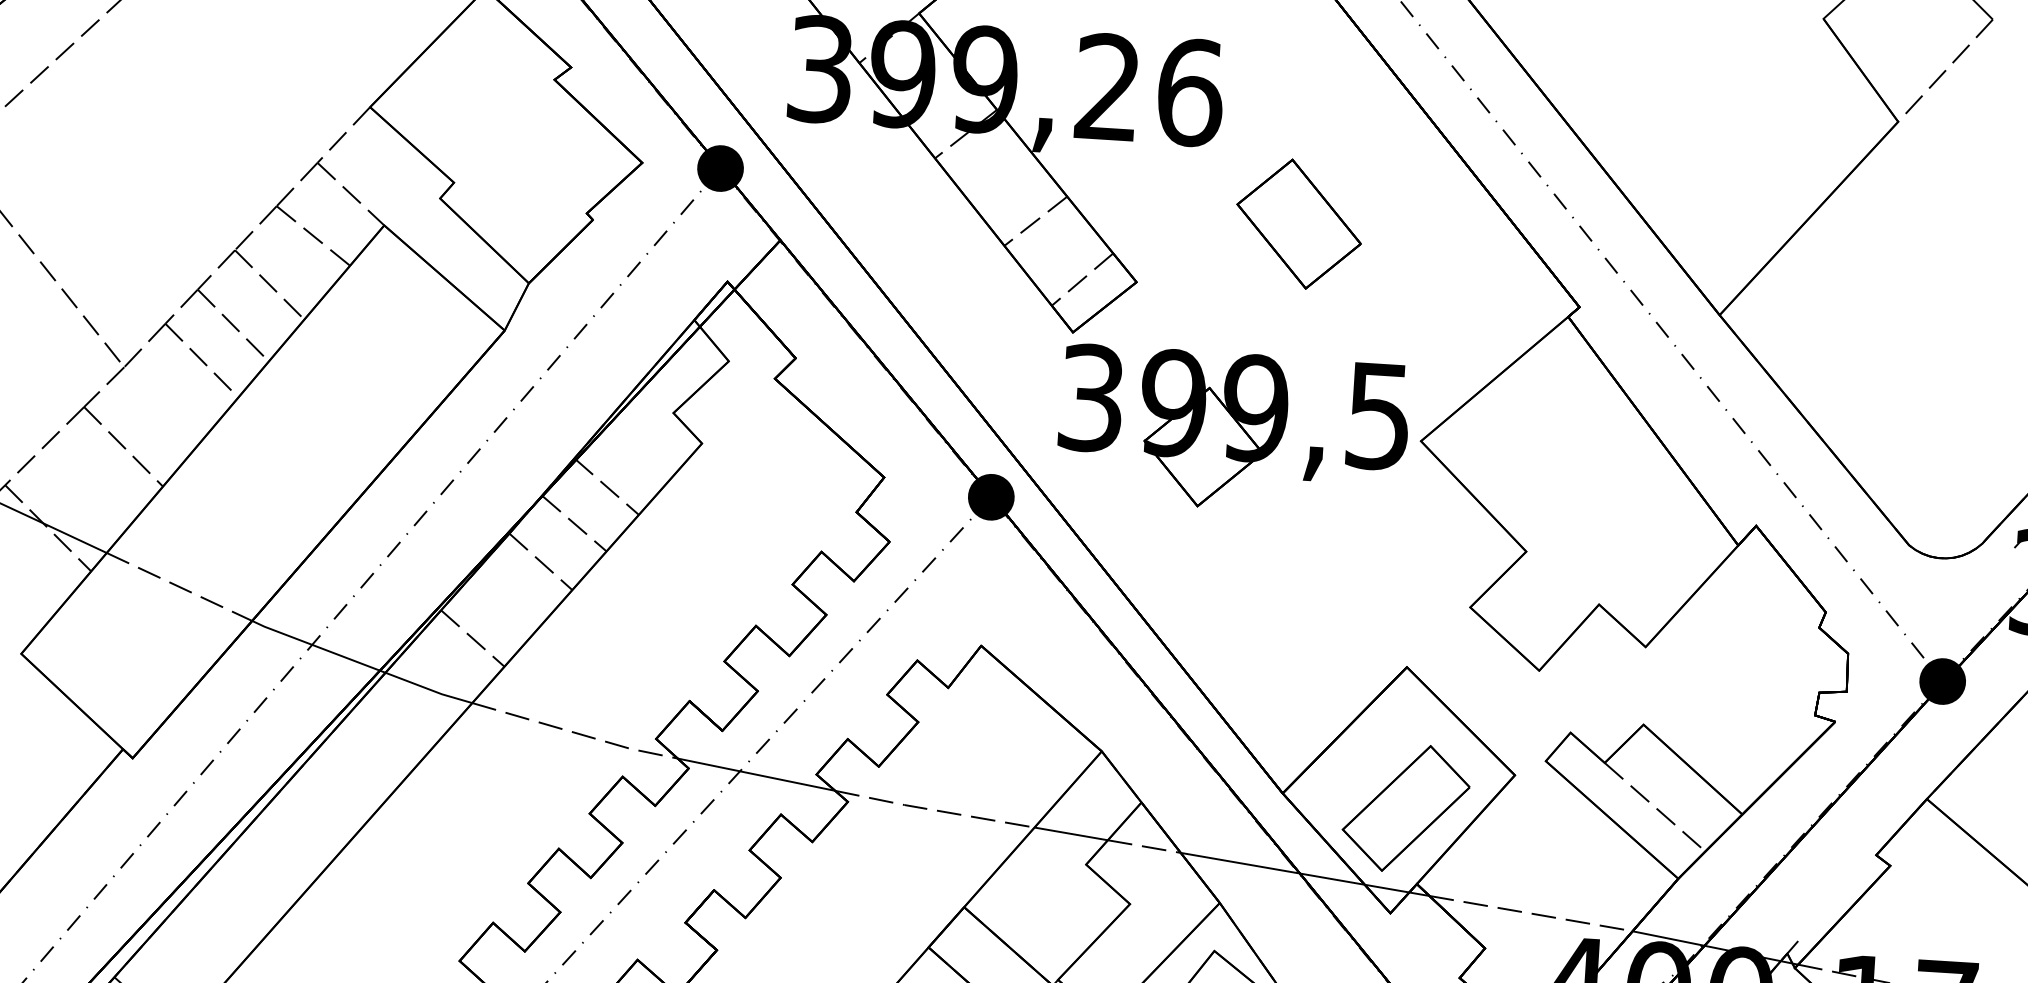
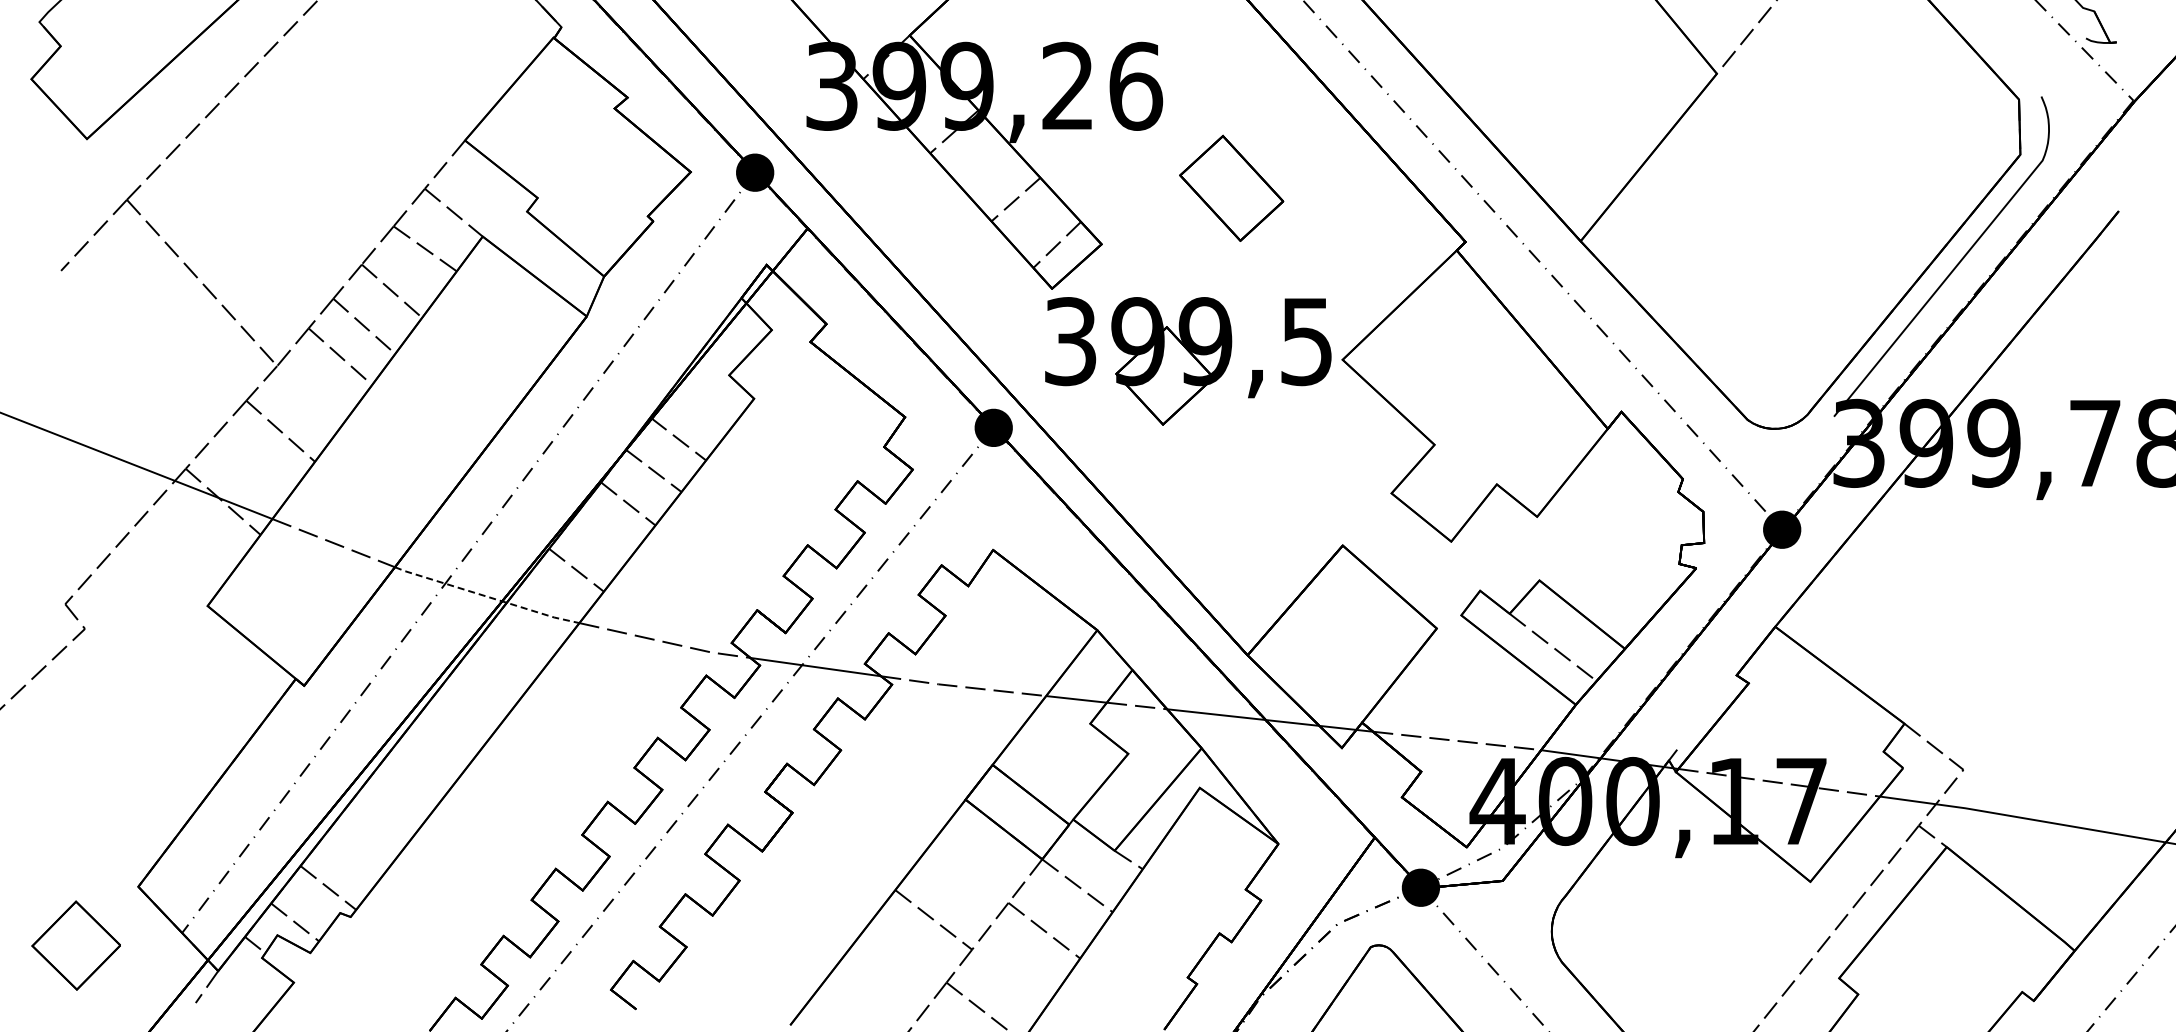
line: (361, 663) -> (486, 596), solid -> dashed
part: (1405, 807) -> (1348, 660), removed

